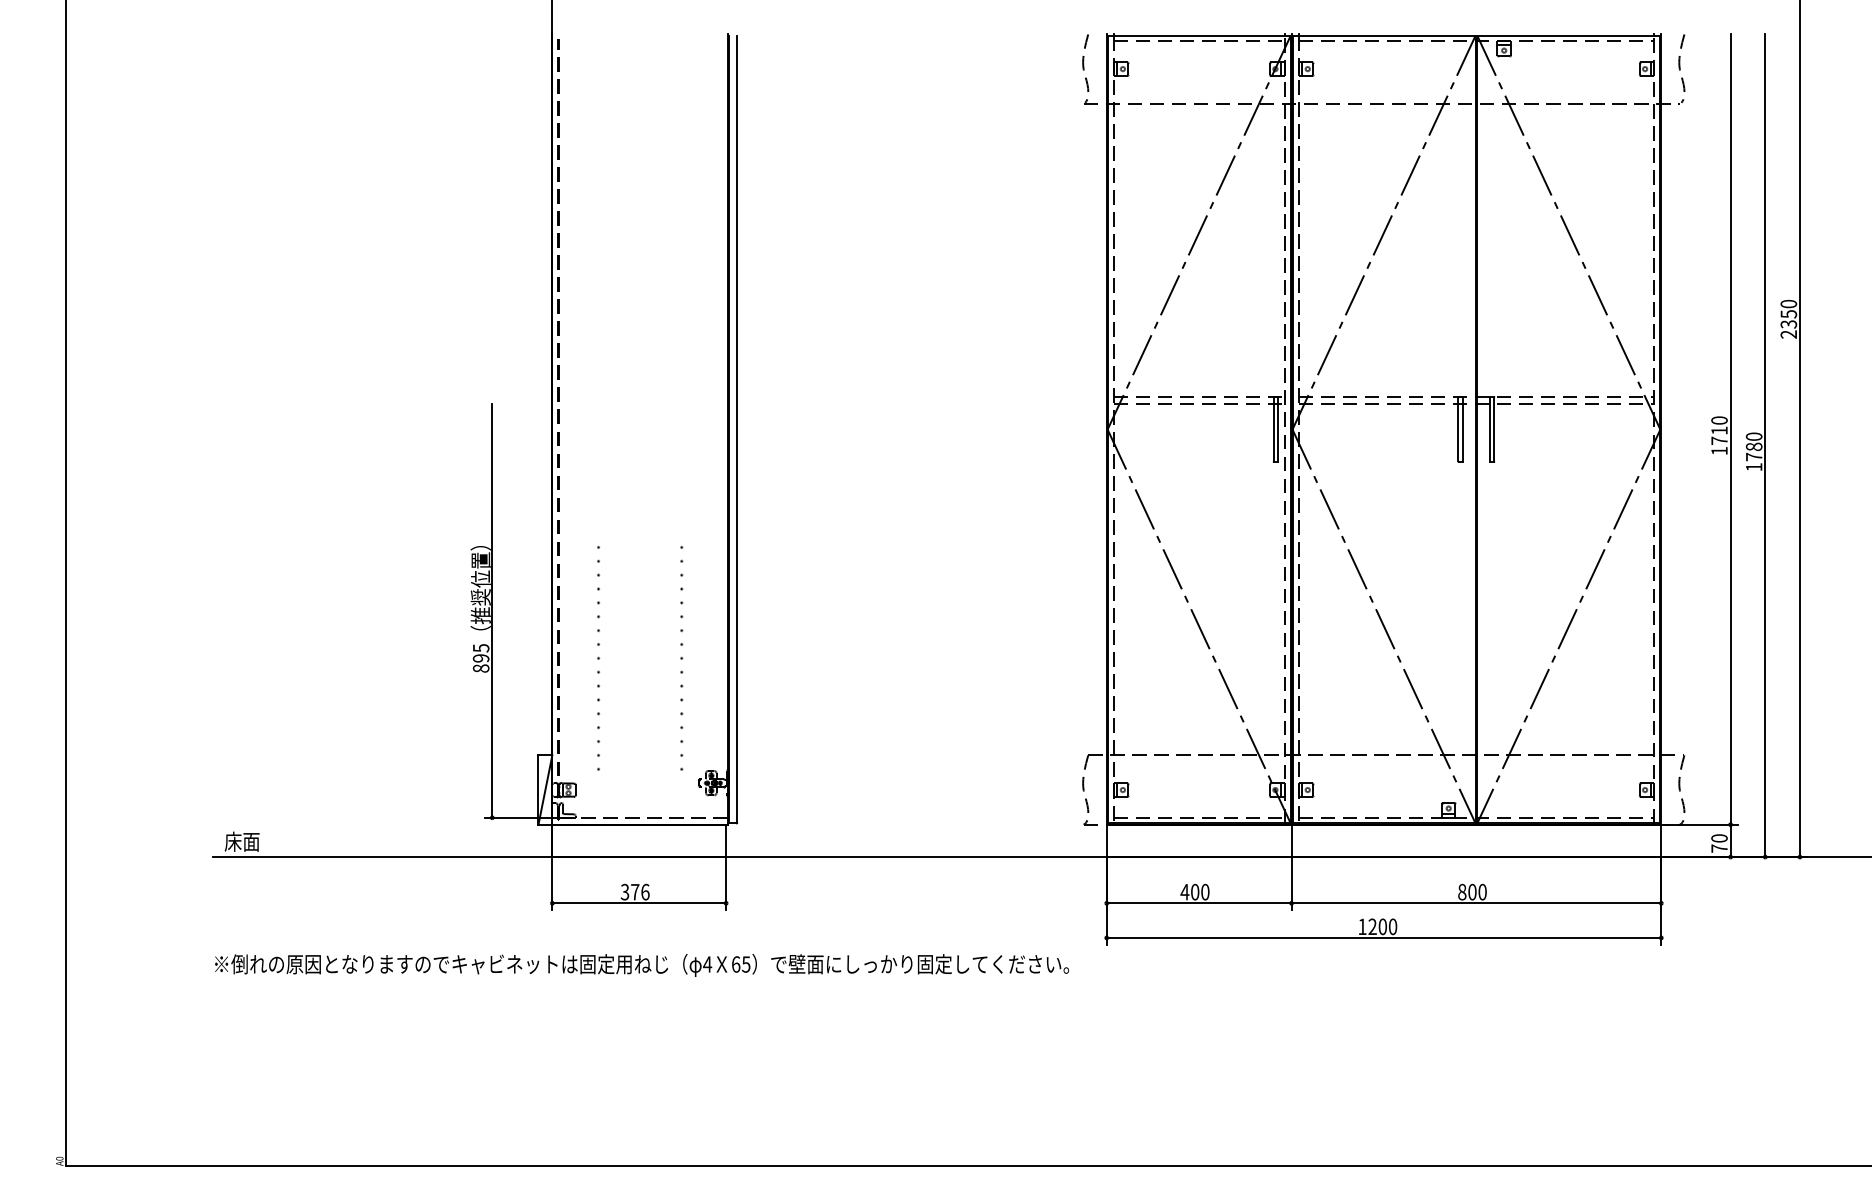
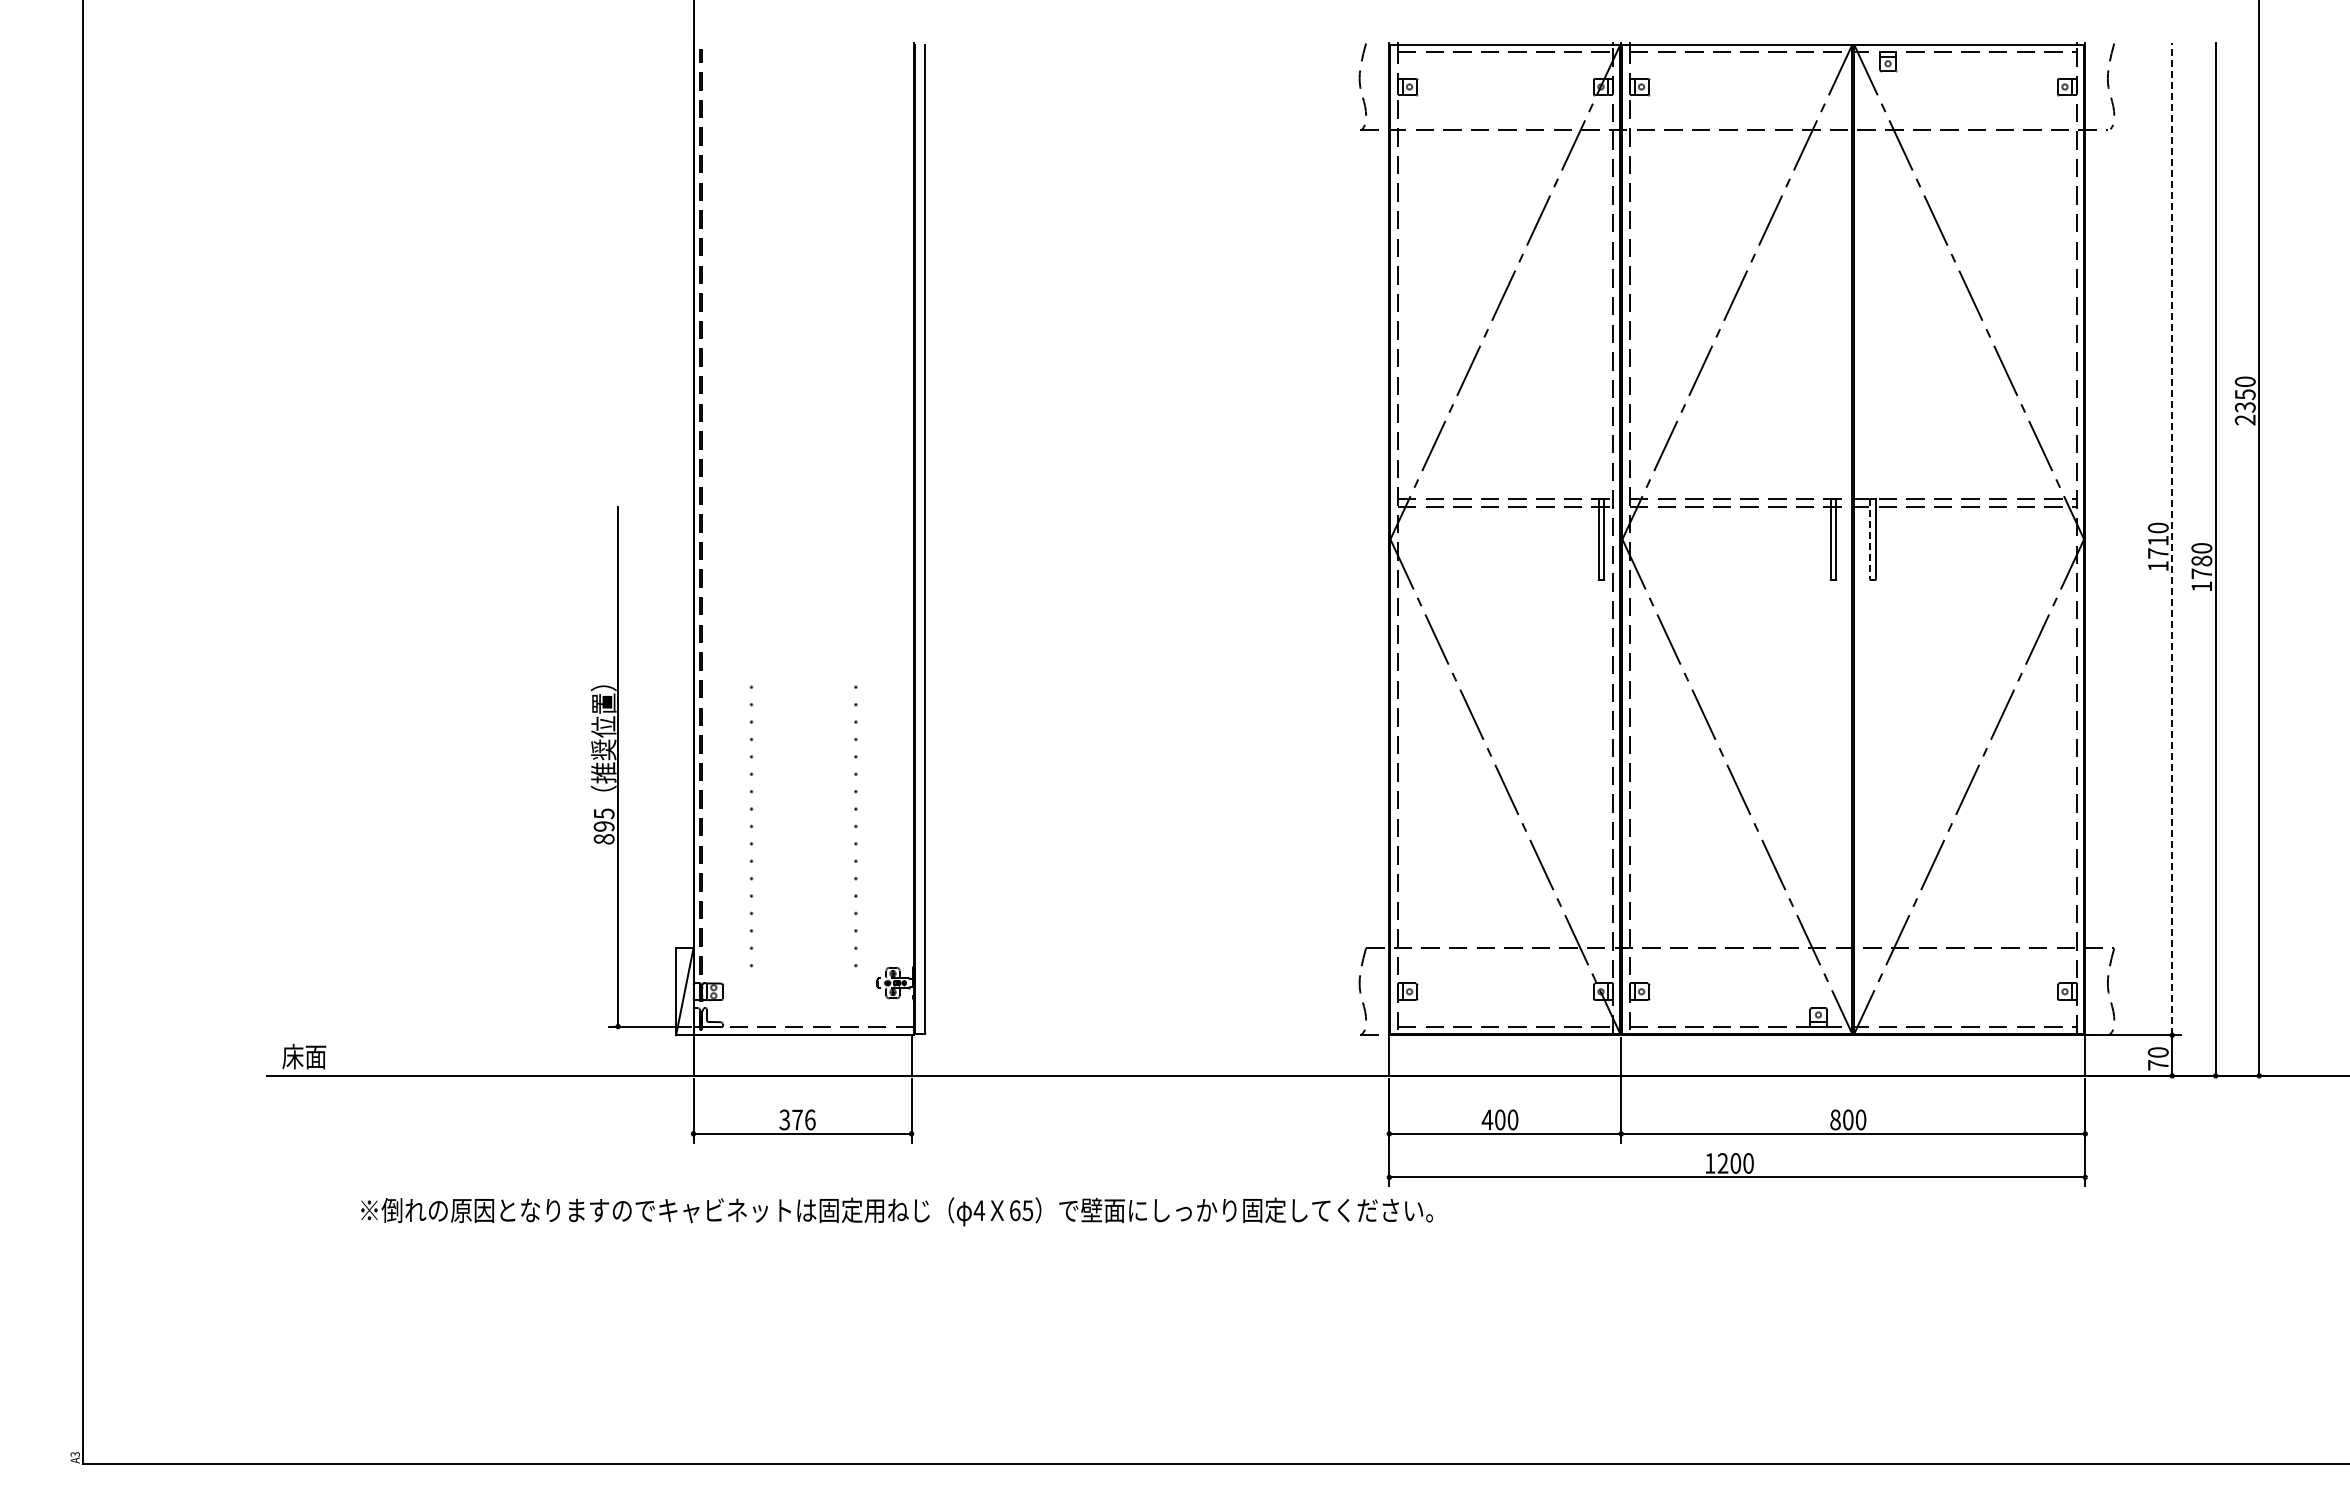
line: (1490, 429) -> (1870, 539), solid -> dashed
line: (1730, 429) -> (2172, 539), solid -> dashed
text: (641, 965) -> (896, 1211), moved
text: (59, 1158) -> (74, 1454), A0 -> A3

